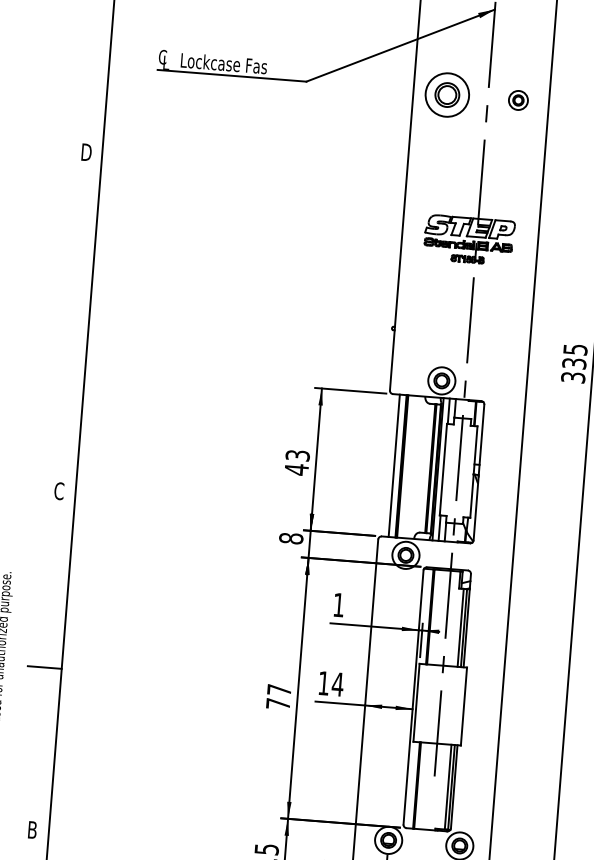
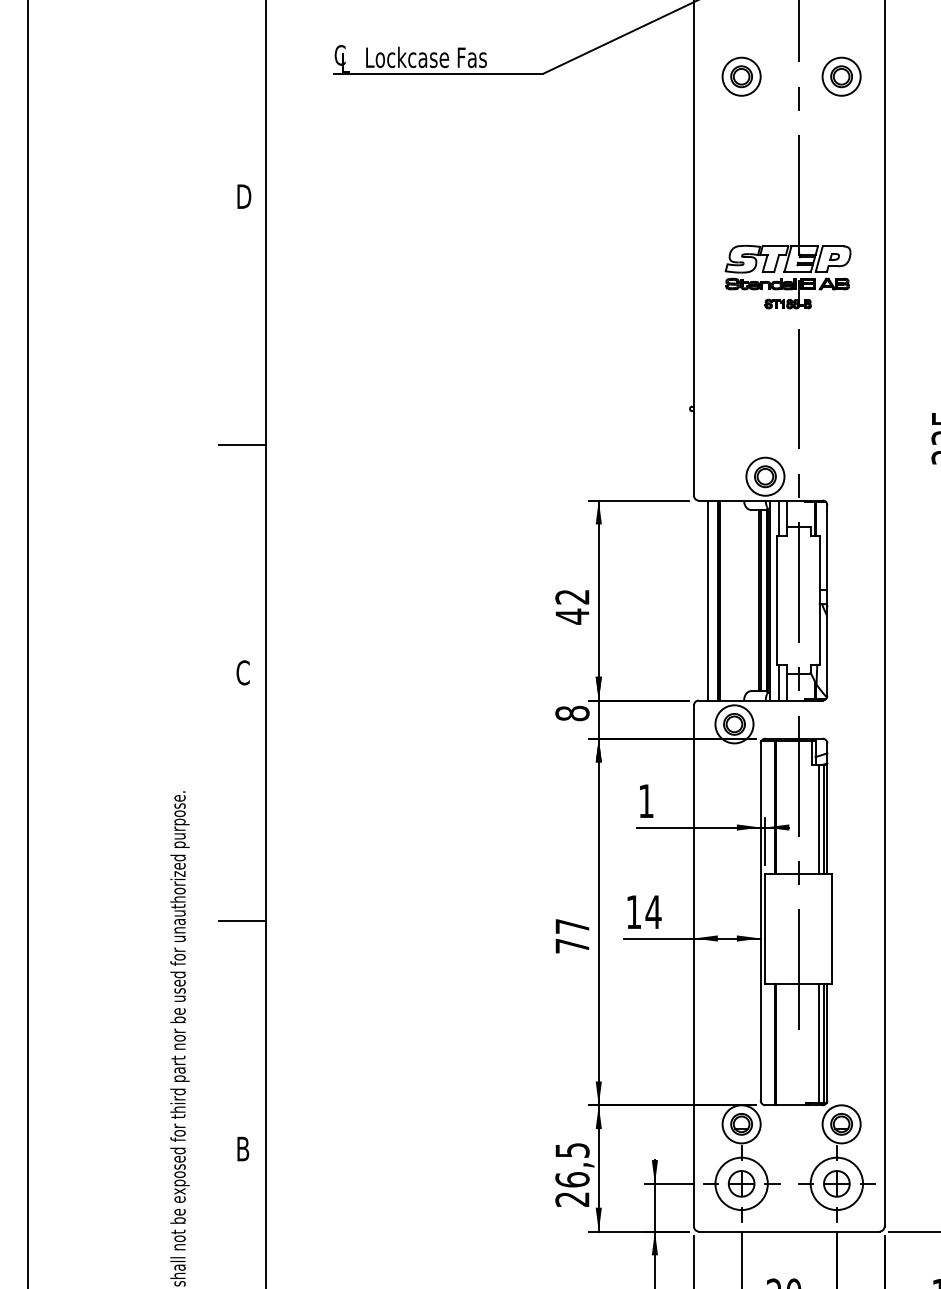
part: (447, 94) -> (741, 76), size x0.62
part: (518, 100) -> (841, 76), size x1.43
line: (71, 328) -> (242, 444), added
text: (297, 455) -> (572, 596), 43 -> 42

